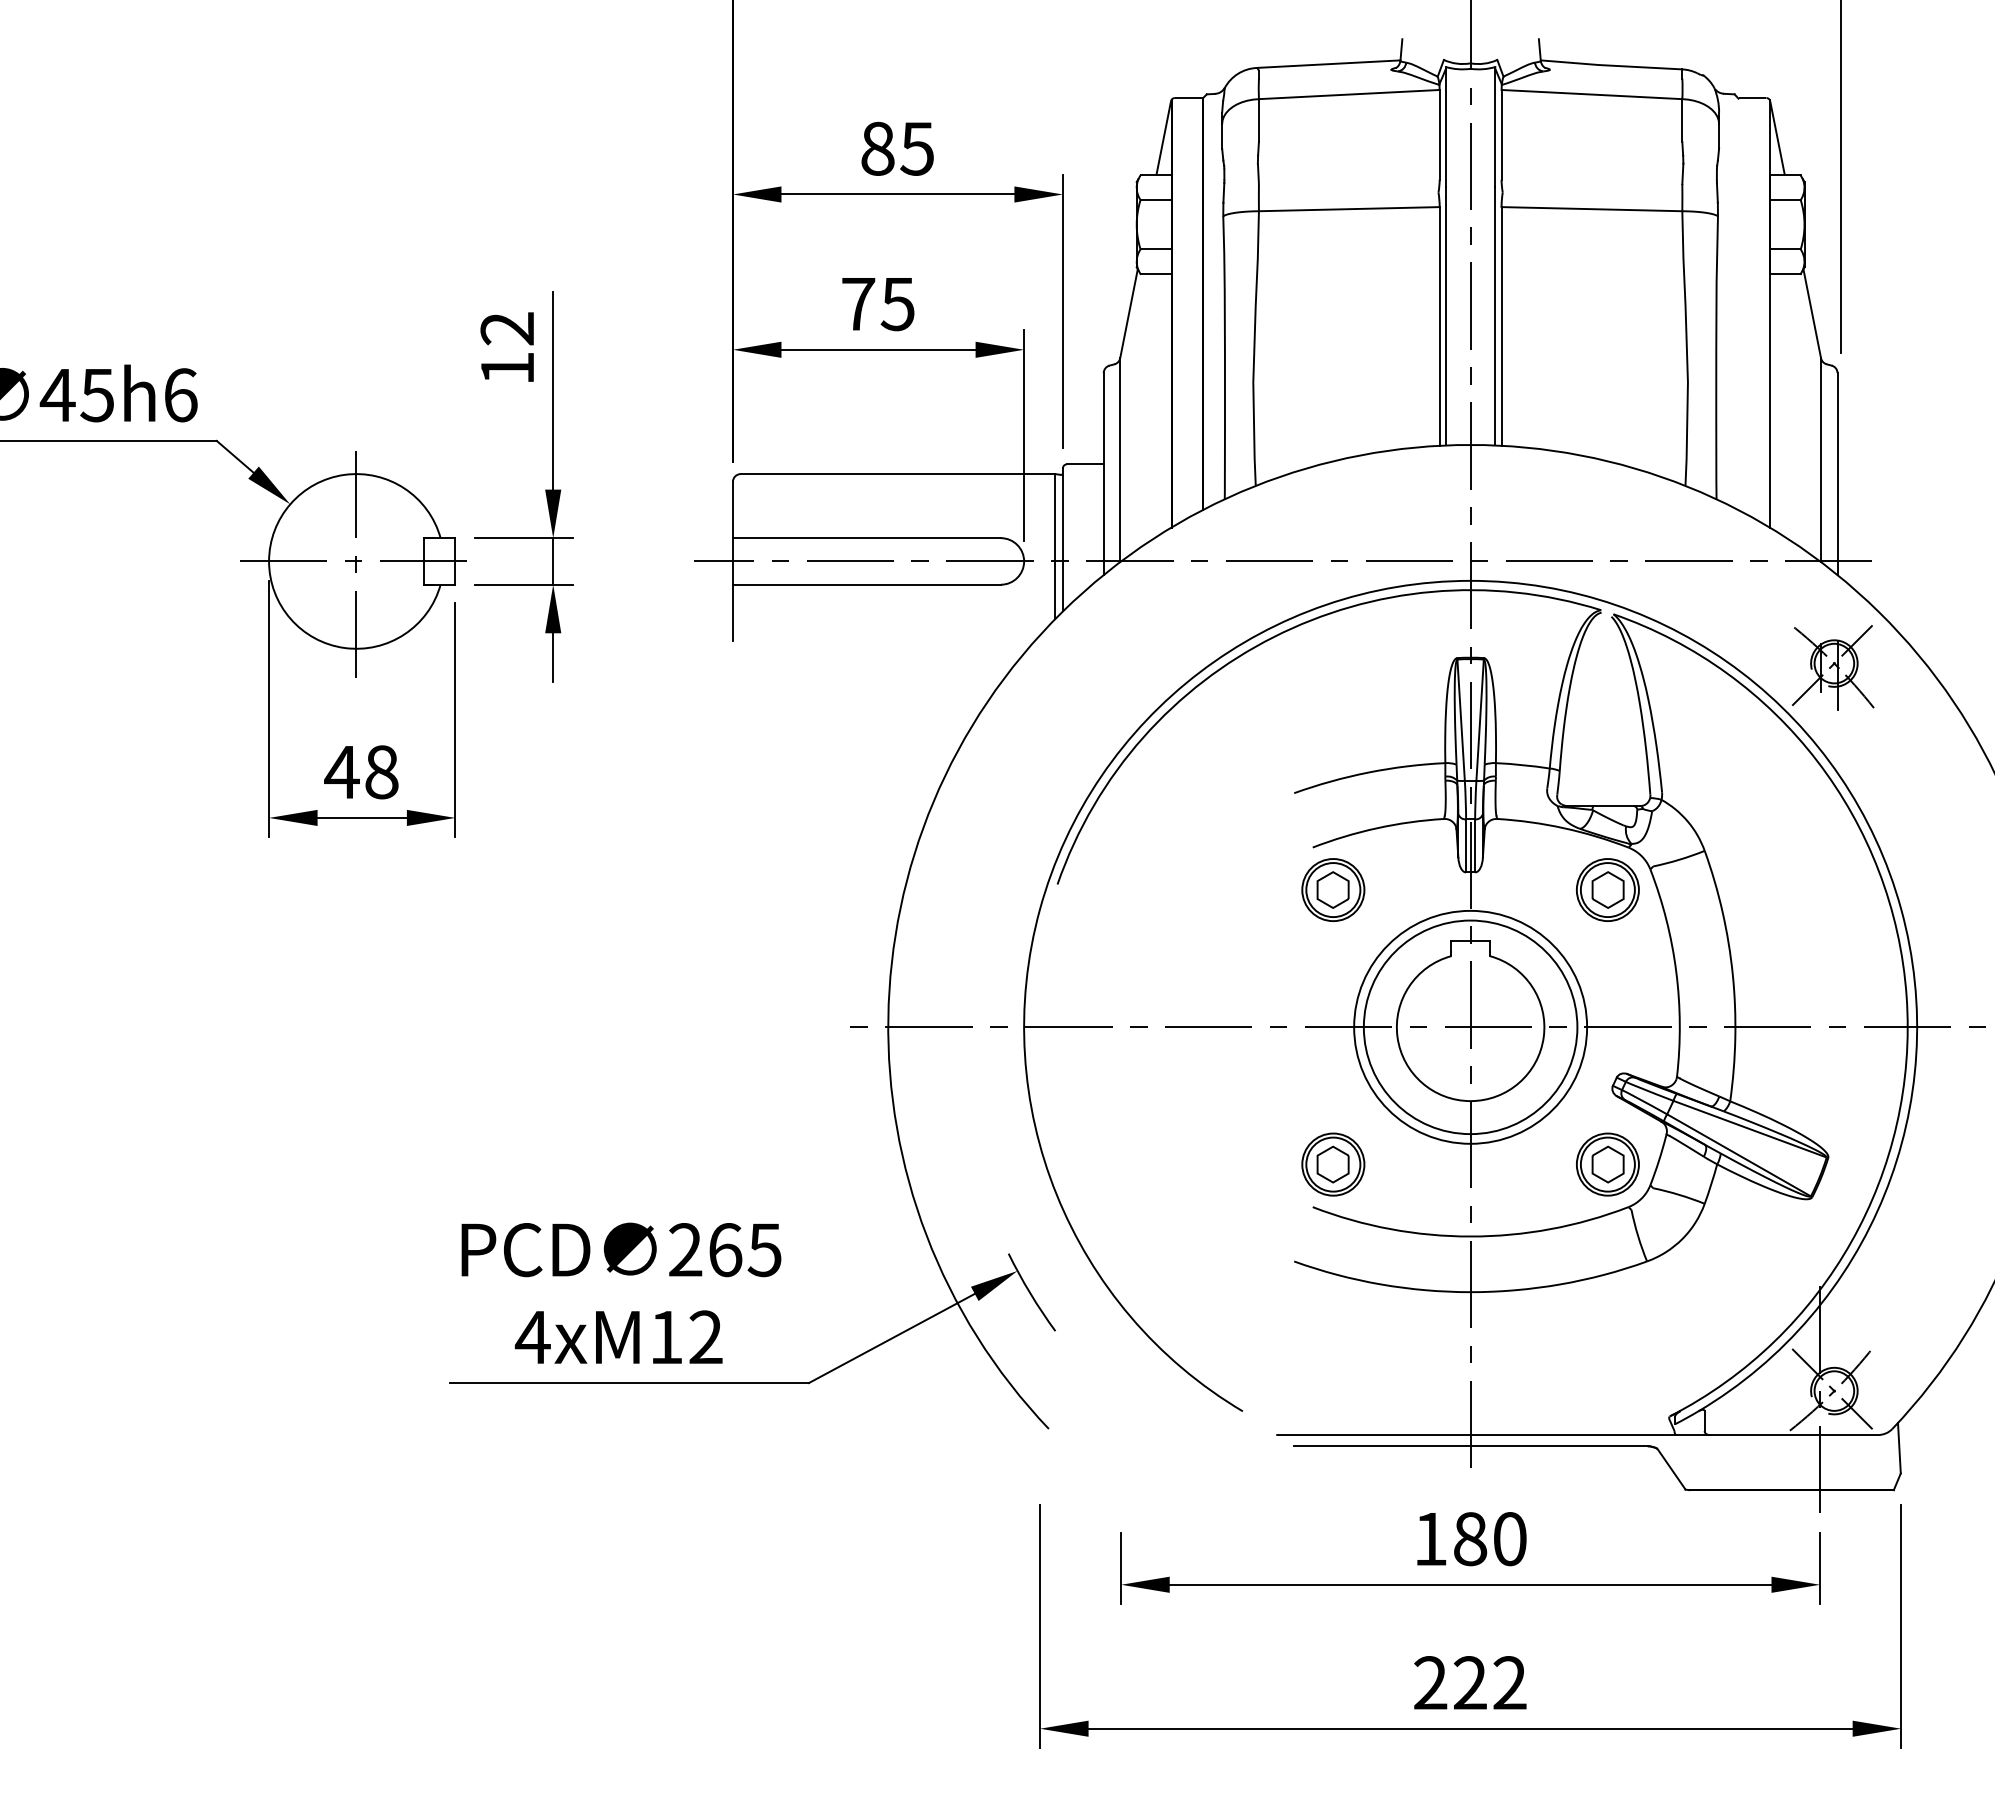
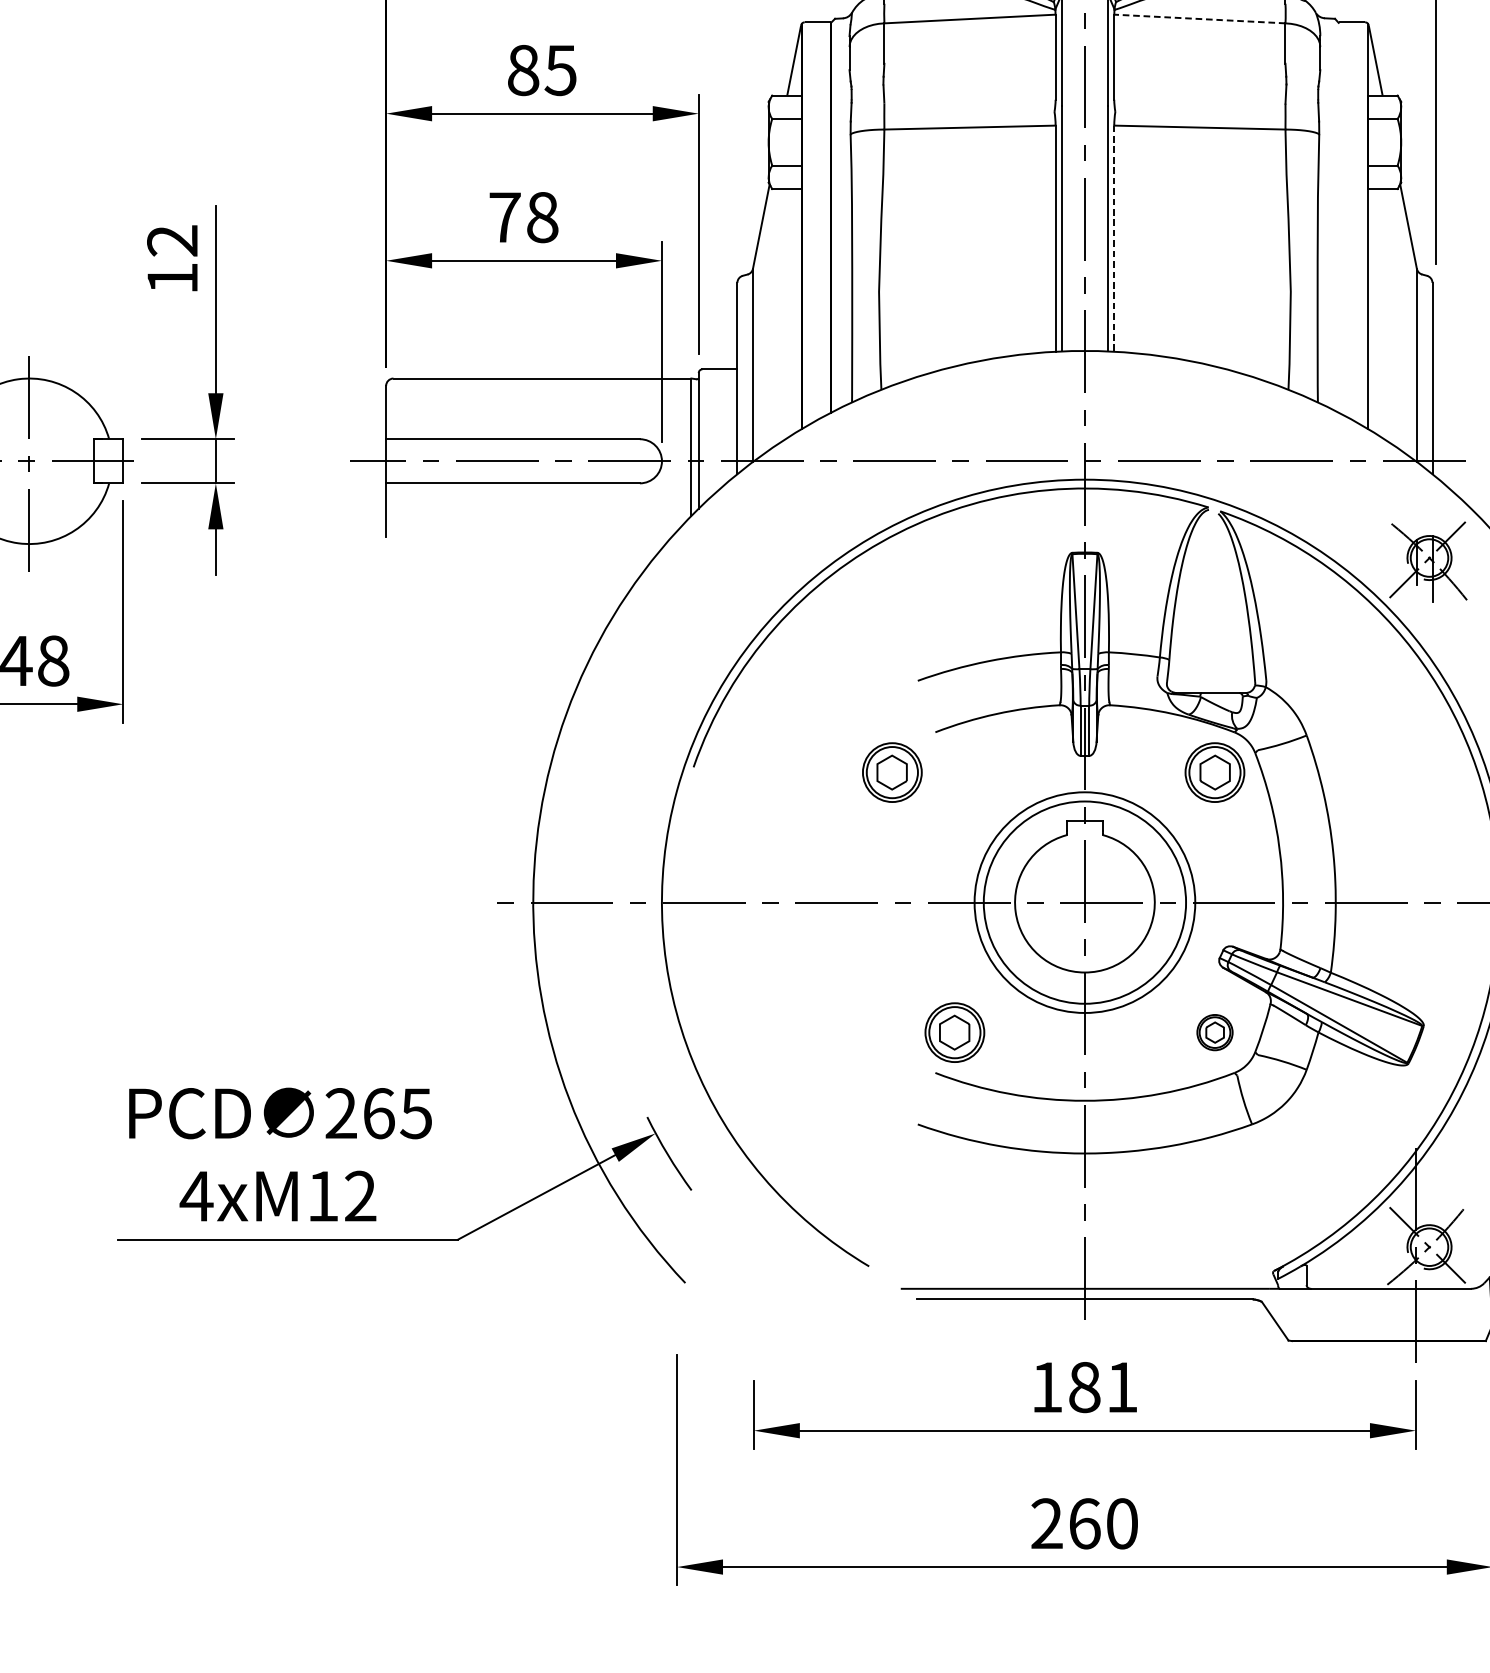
line: (1591, 94) -> (1199, 18), solid -> dashed
text: (897, 304) -> (542, 217), 75 -> 78
line: (1501, 326) -> (1114, 238), solid -> dashed
part: (1333, 889) -> (892, 772), moved
part: (1607, 1164) -> (1214, 1032), size x0.6
text: (1510, 1539) -> (1122, 1387), 180 -> 181
text: (1489, 1683) -> (1102, 1524), 222 -> 260

